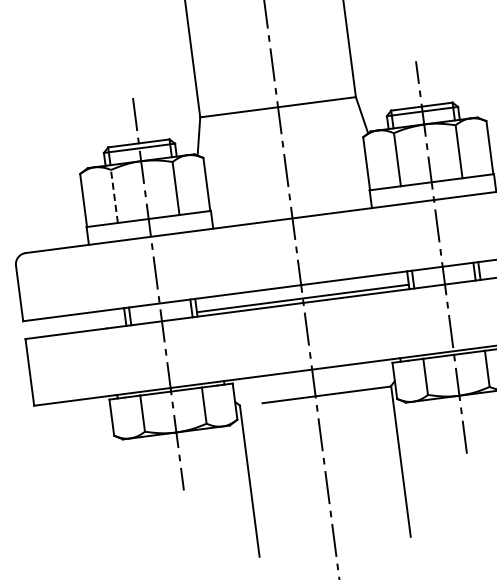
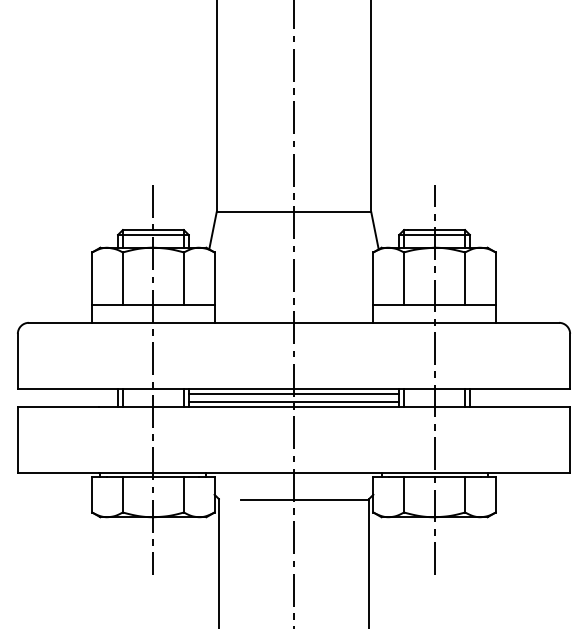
line: (114, 196) -> (122, 278), dashed -> solid
line: (301, 289) -> (293, 393), added

